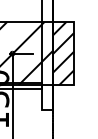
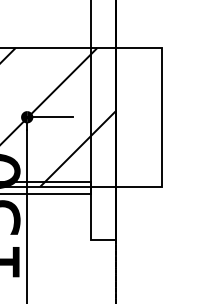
hatch: (63, 53) -> (138, 117), removed

